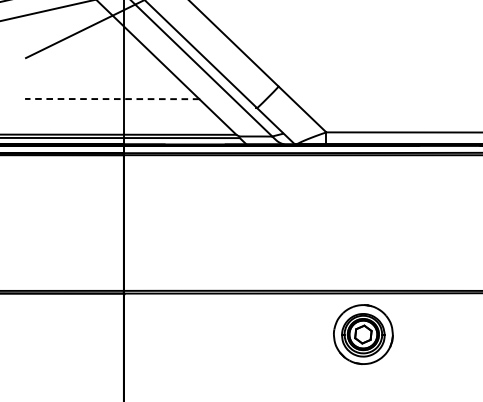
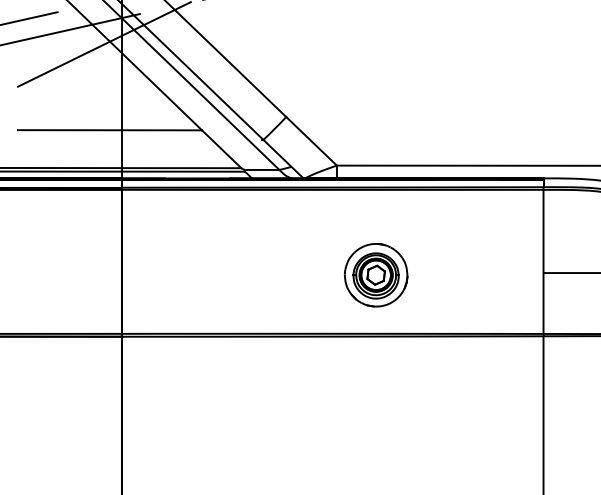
line: (112, 99) -> (109, 130), dashed -> solid
part: (363, 334) -> (376, 275), moved

